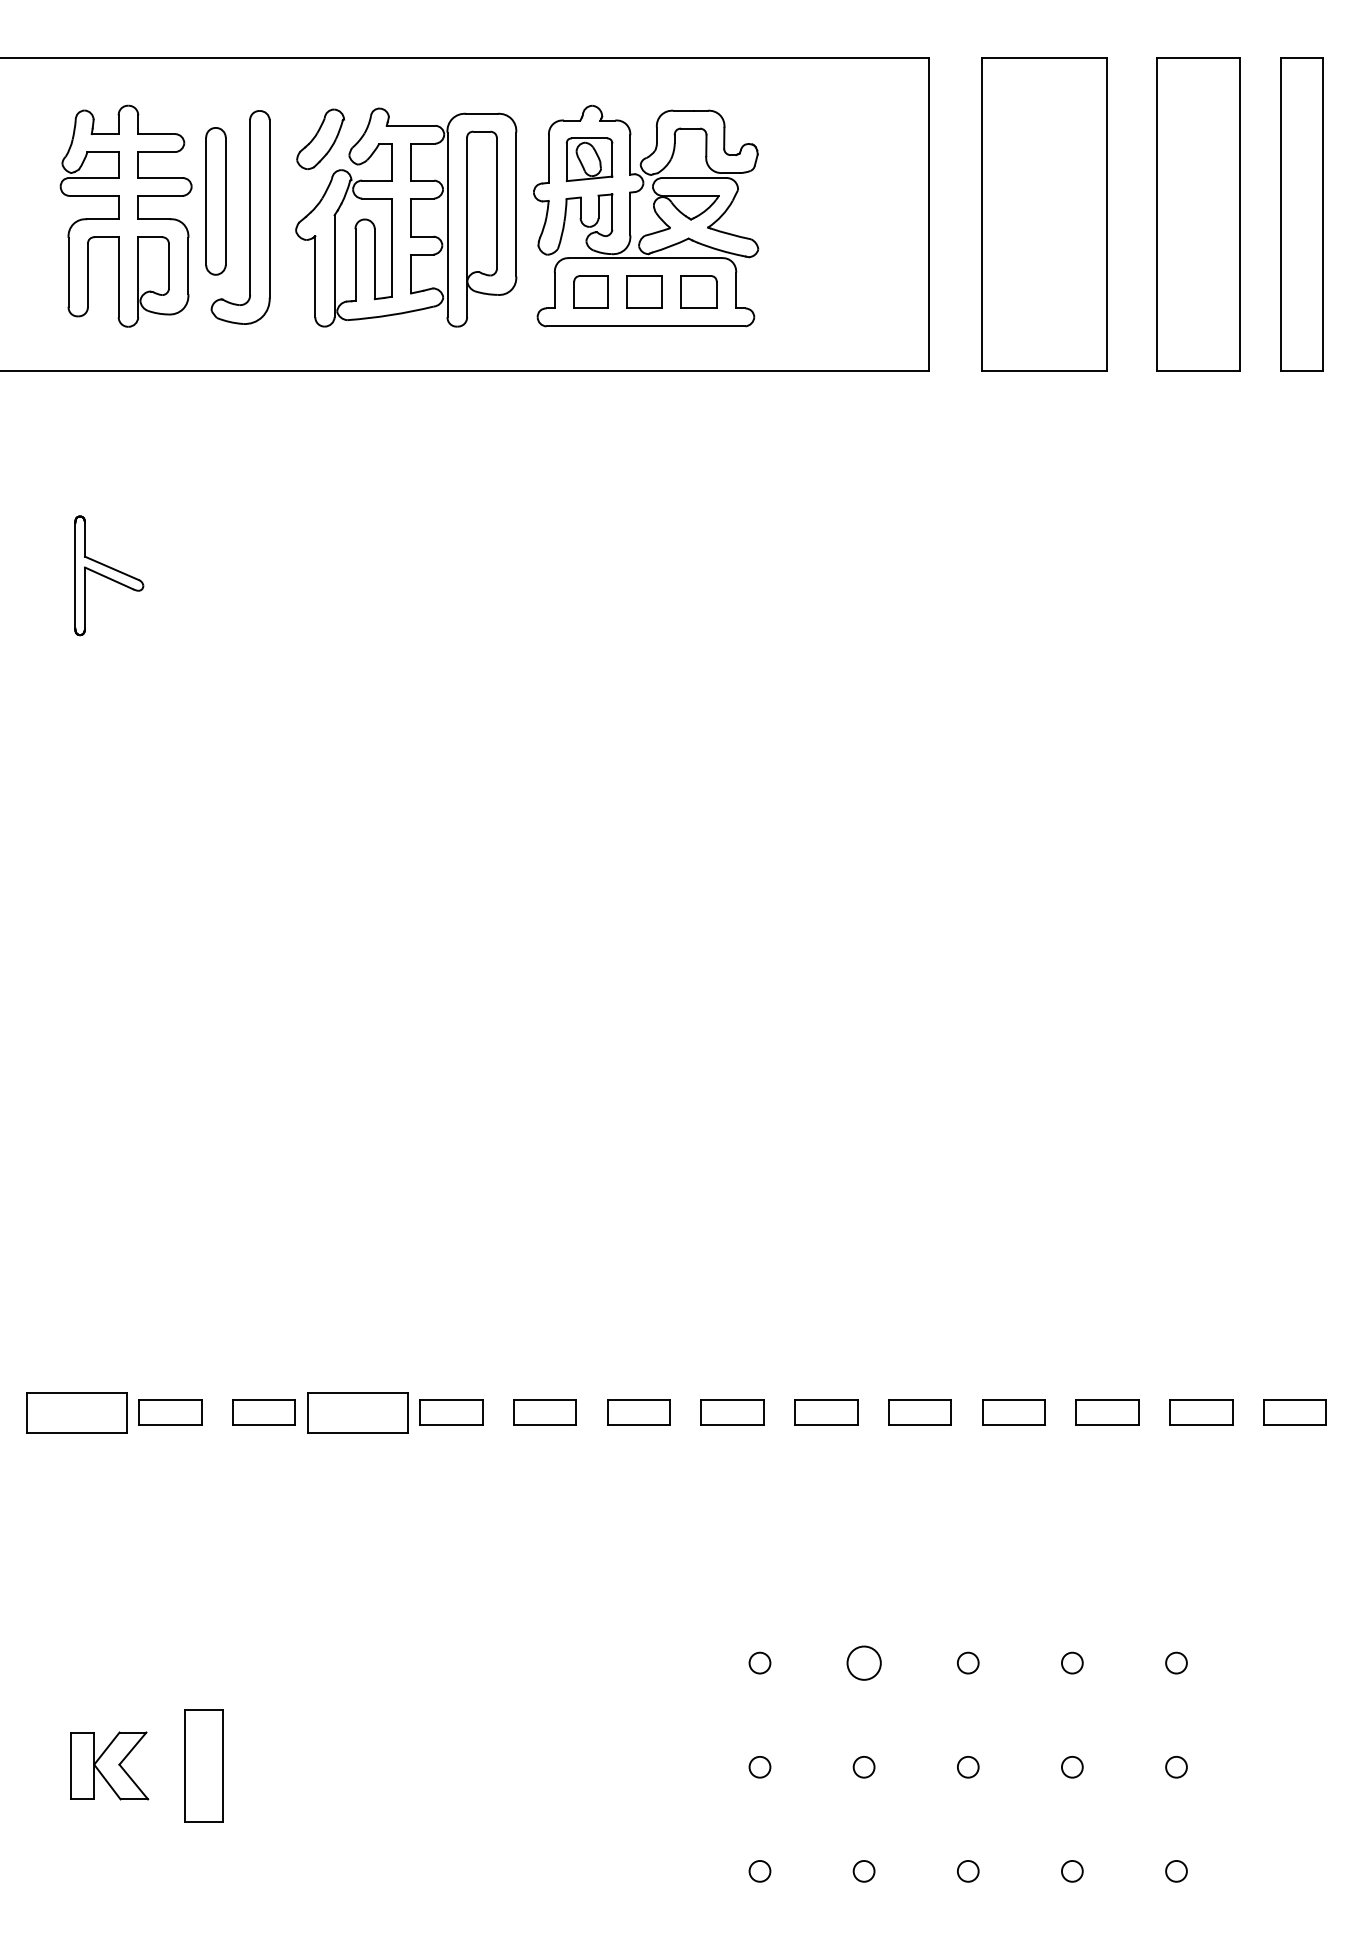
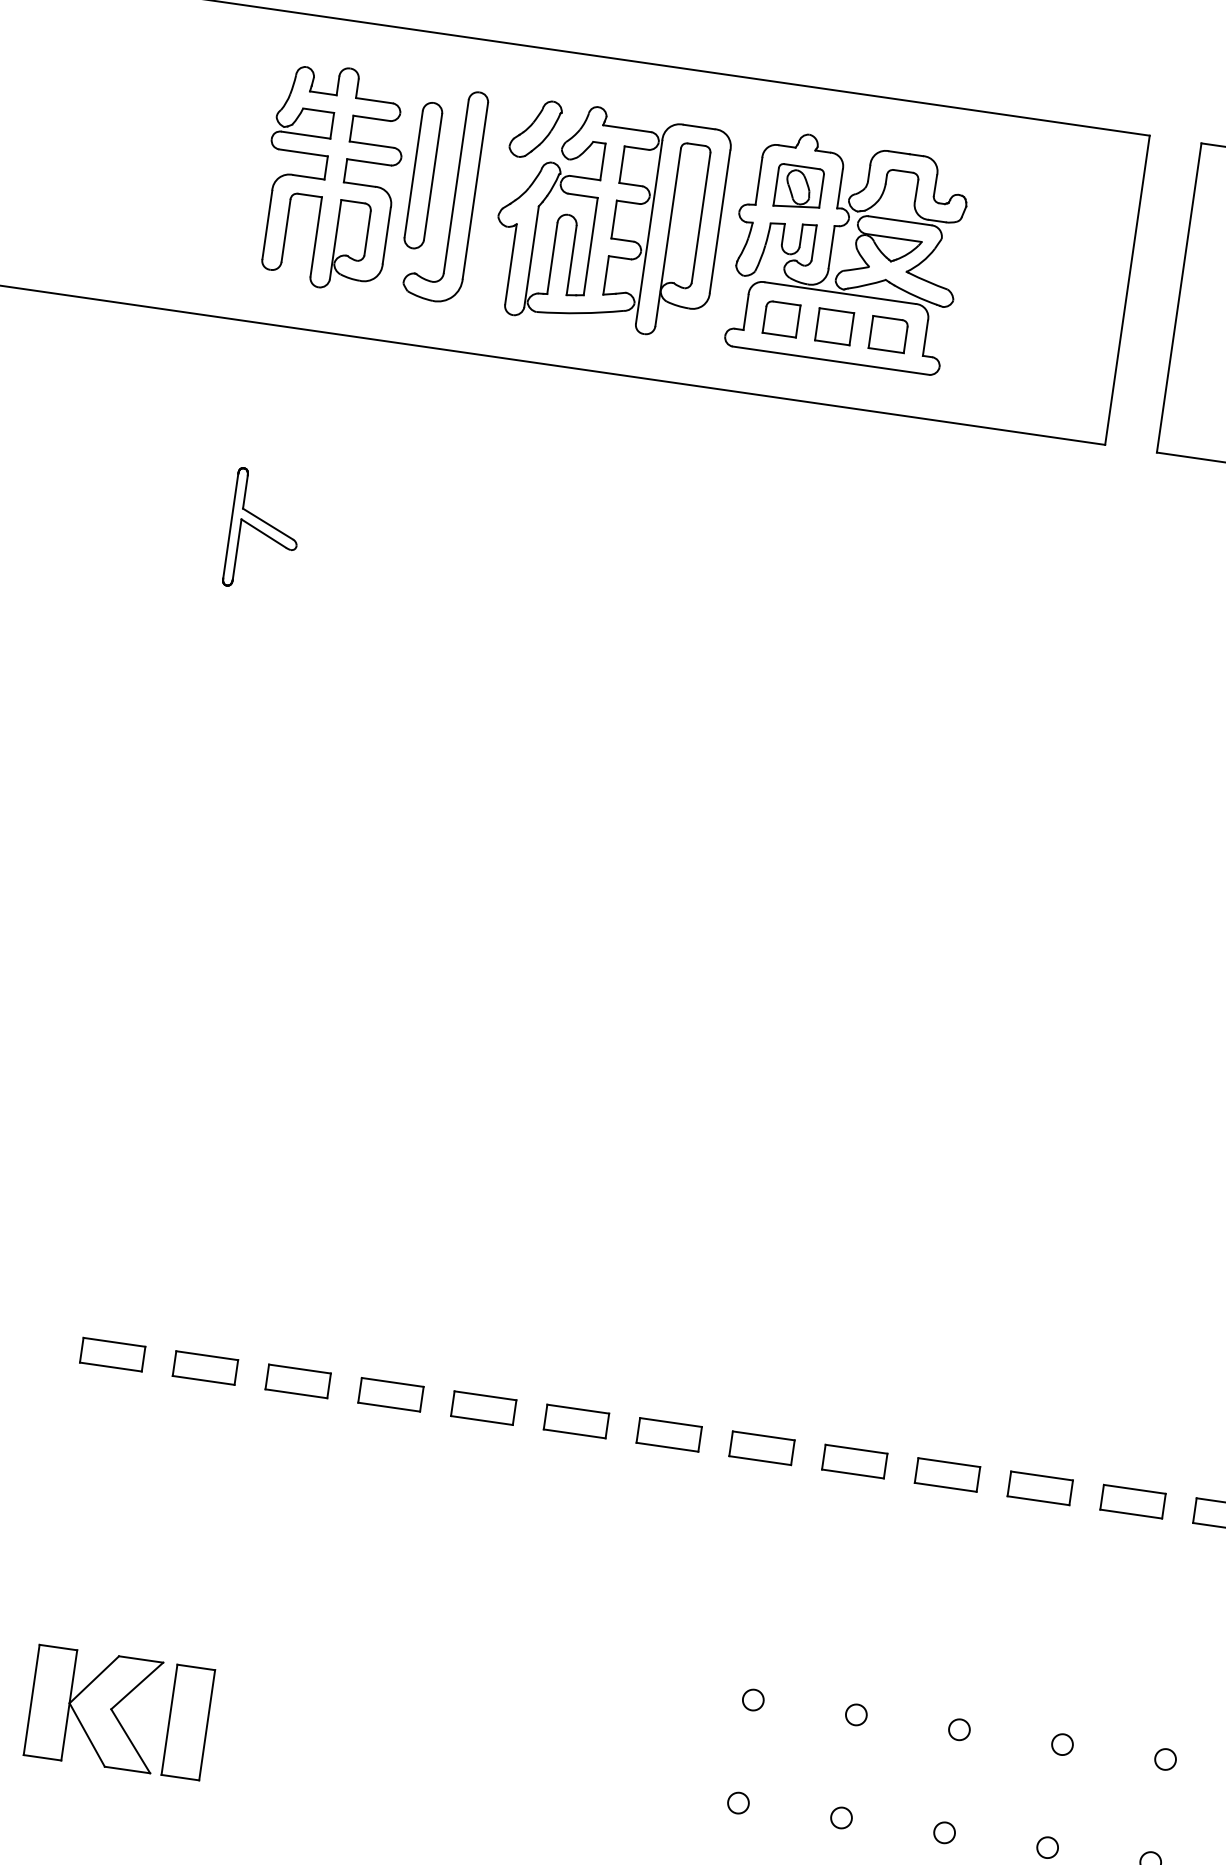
part: (76, 1412) -> (112, 1354), size x0.62
part: (357, 1412) -> (390, 1394), size x0.62
circle: (863, 1662) -> (855, 1714), size x0.62
part: (109, 1765) -> (94, 1708), size x1.67

